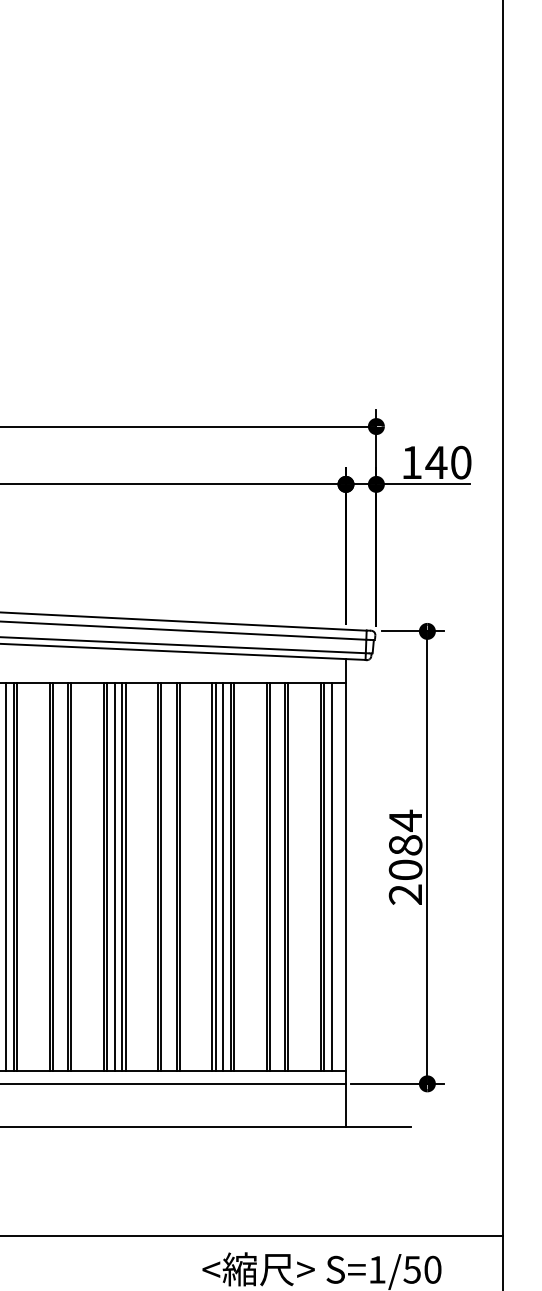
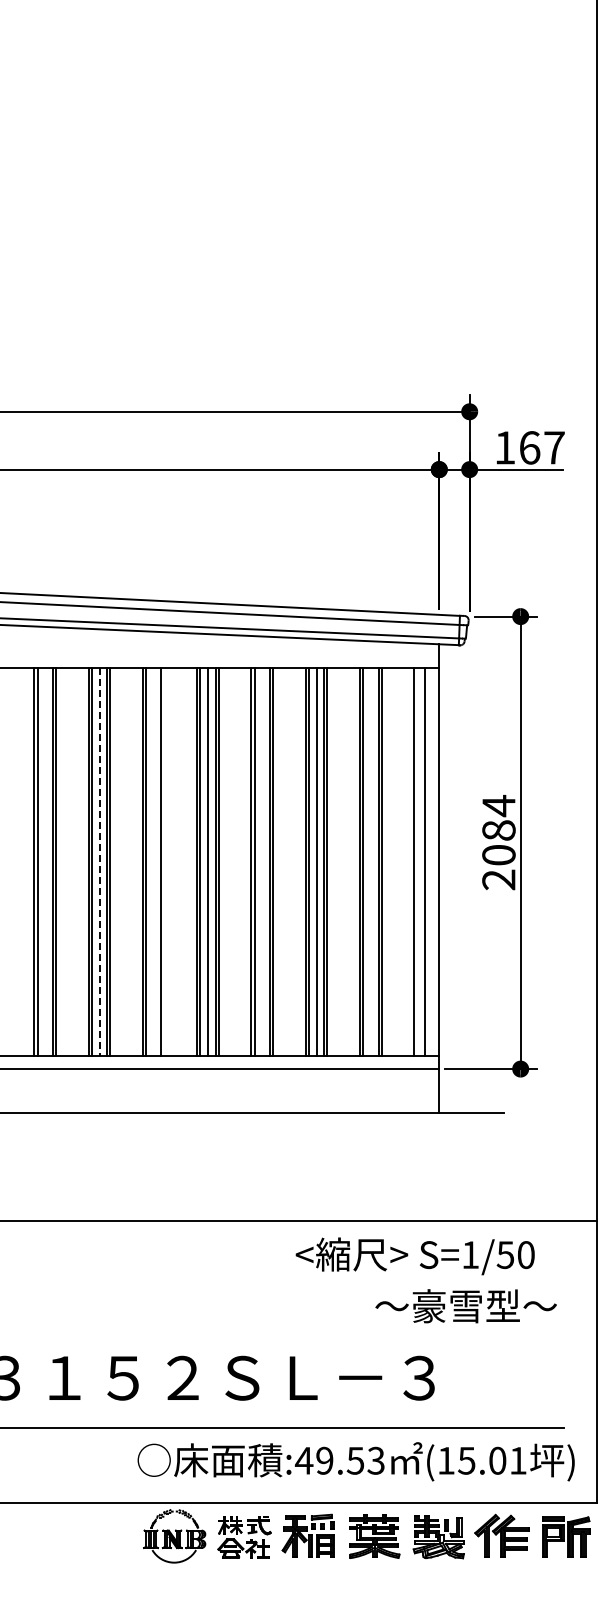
text: (448, 462) -> (541, 447), 140 -> 167
line: (6, 877) -> (99, 862), solid -> dashed
line: (71, 877) -> (164, 862), removed
line: (324, 877) -> (417, 862), removed

